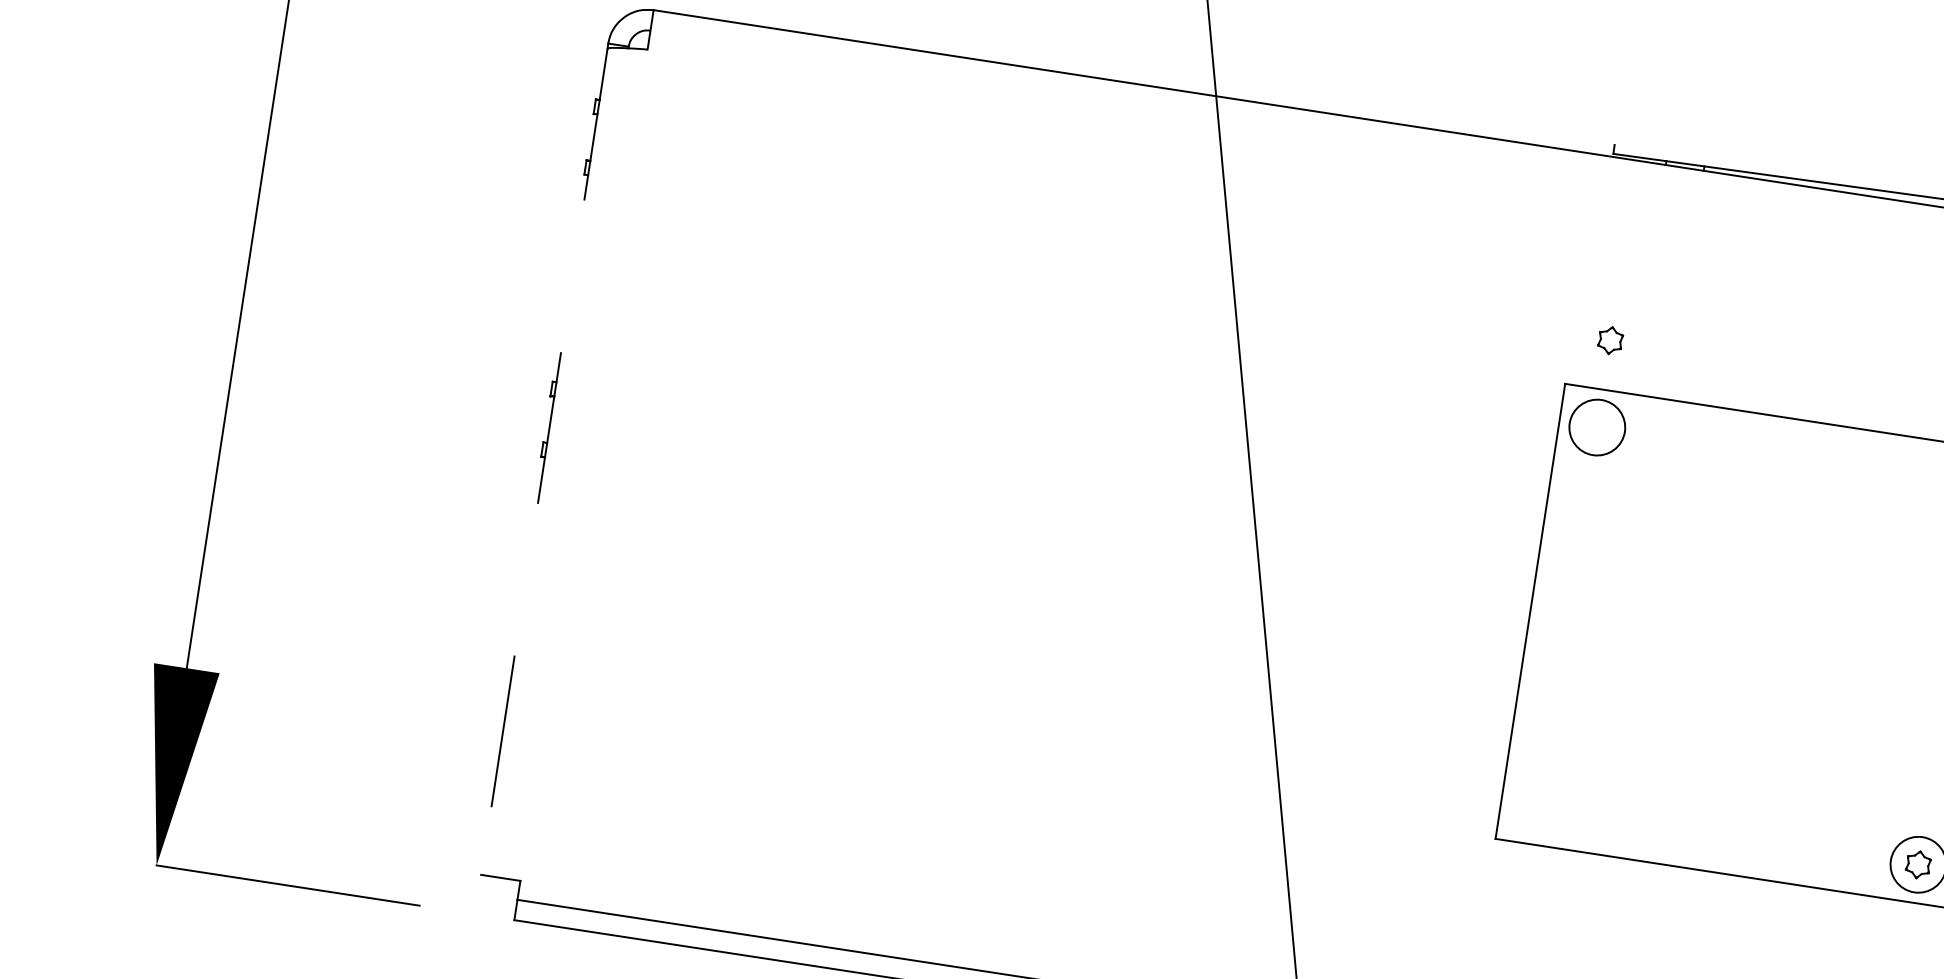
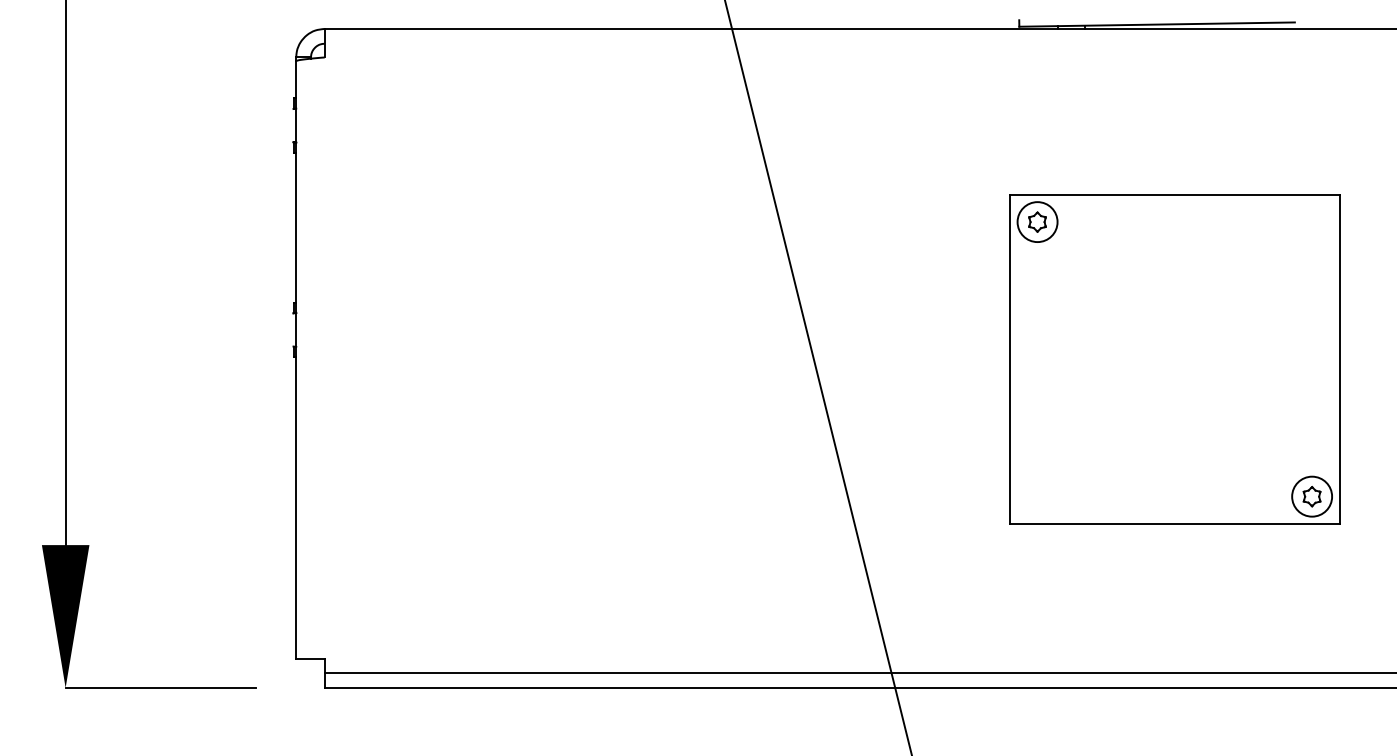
part: (1610, 339) -> (1037, 221), moved
line: (544, 462) -> (296, 360), dashed -> solid

